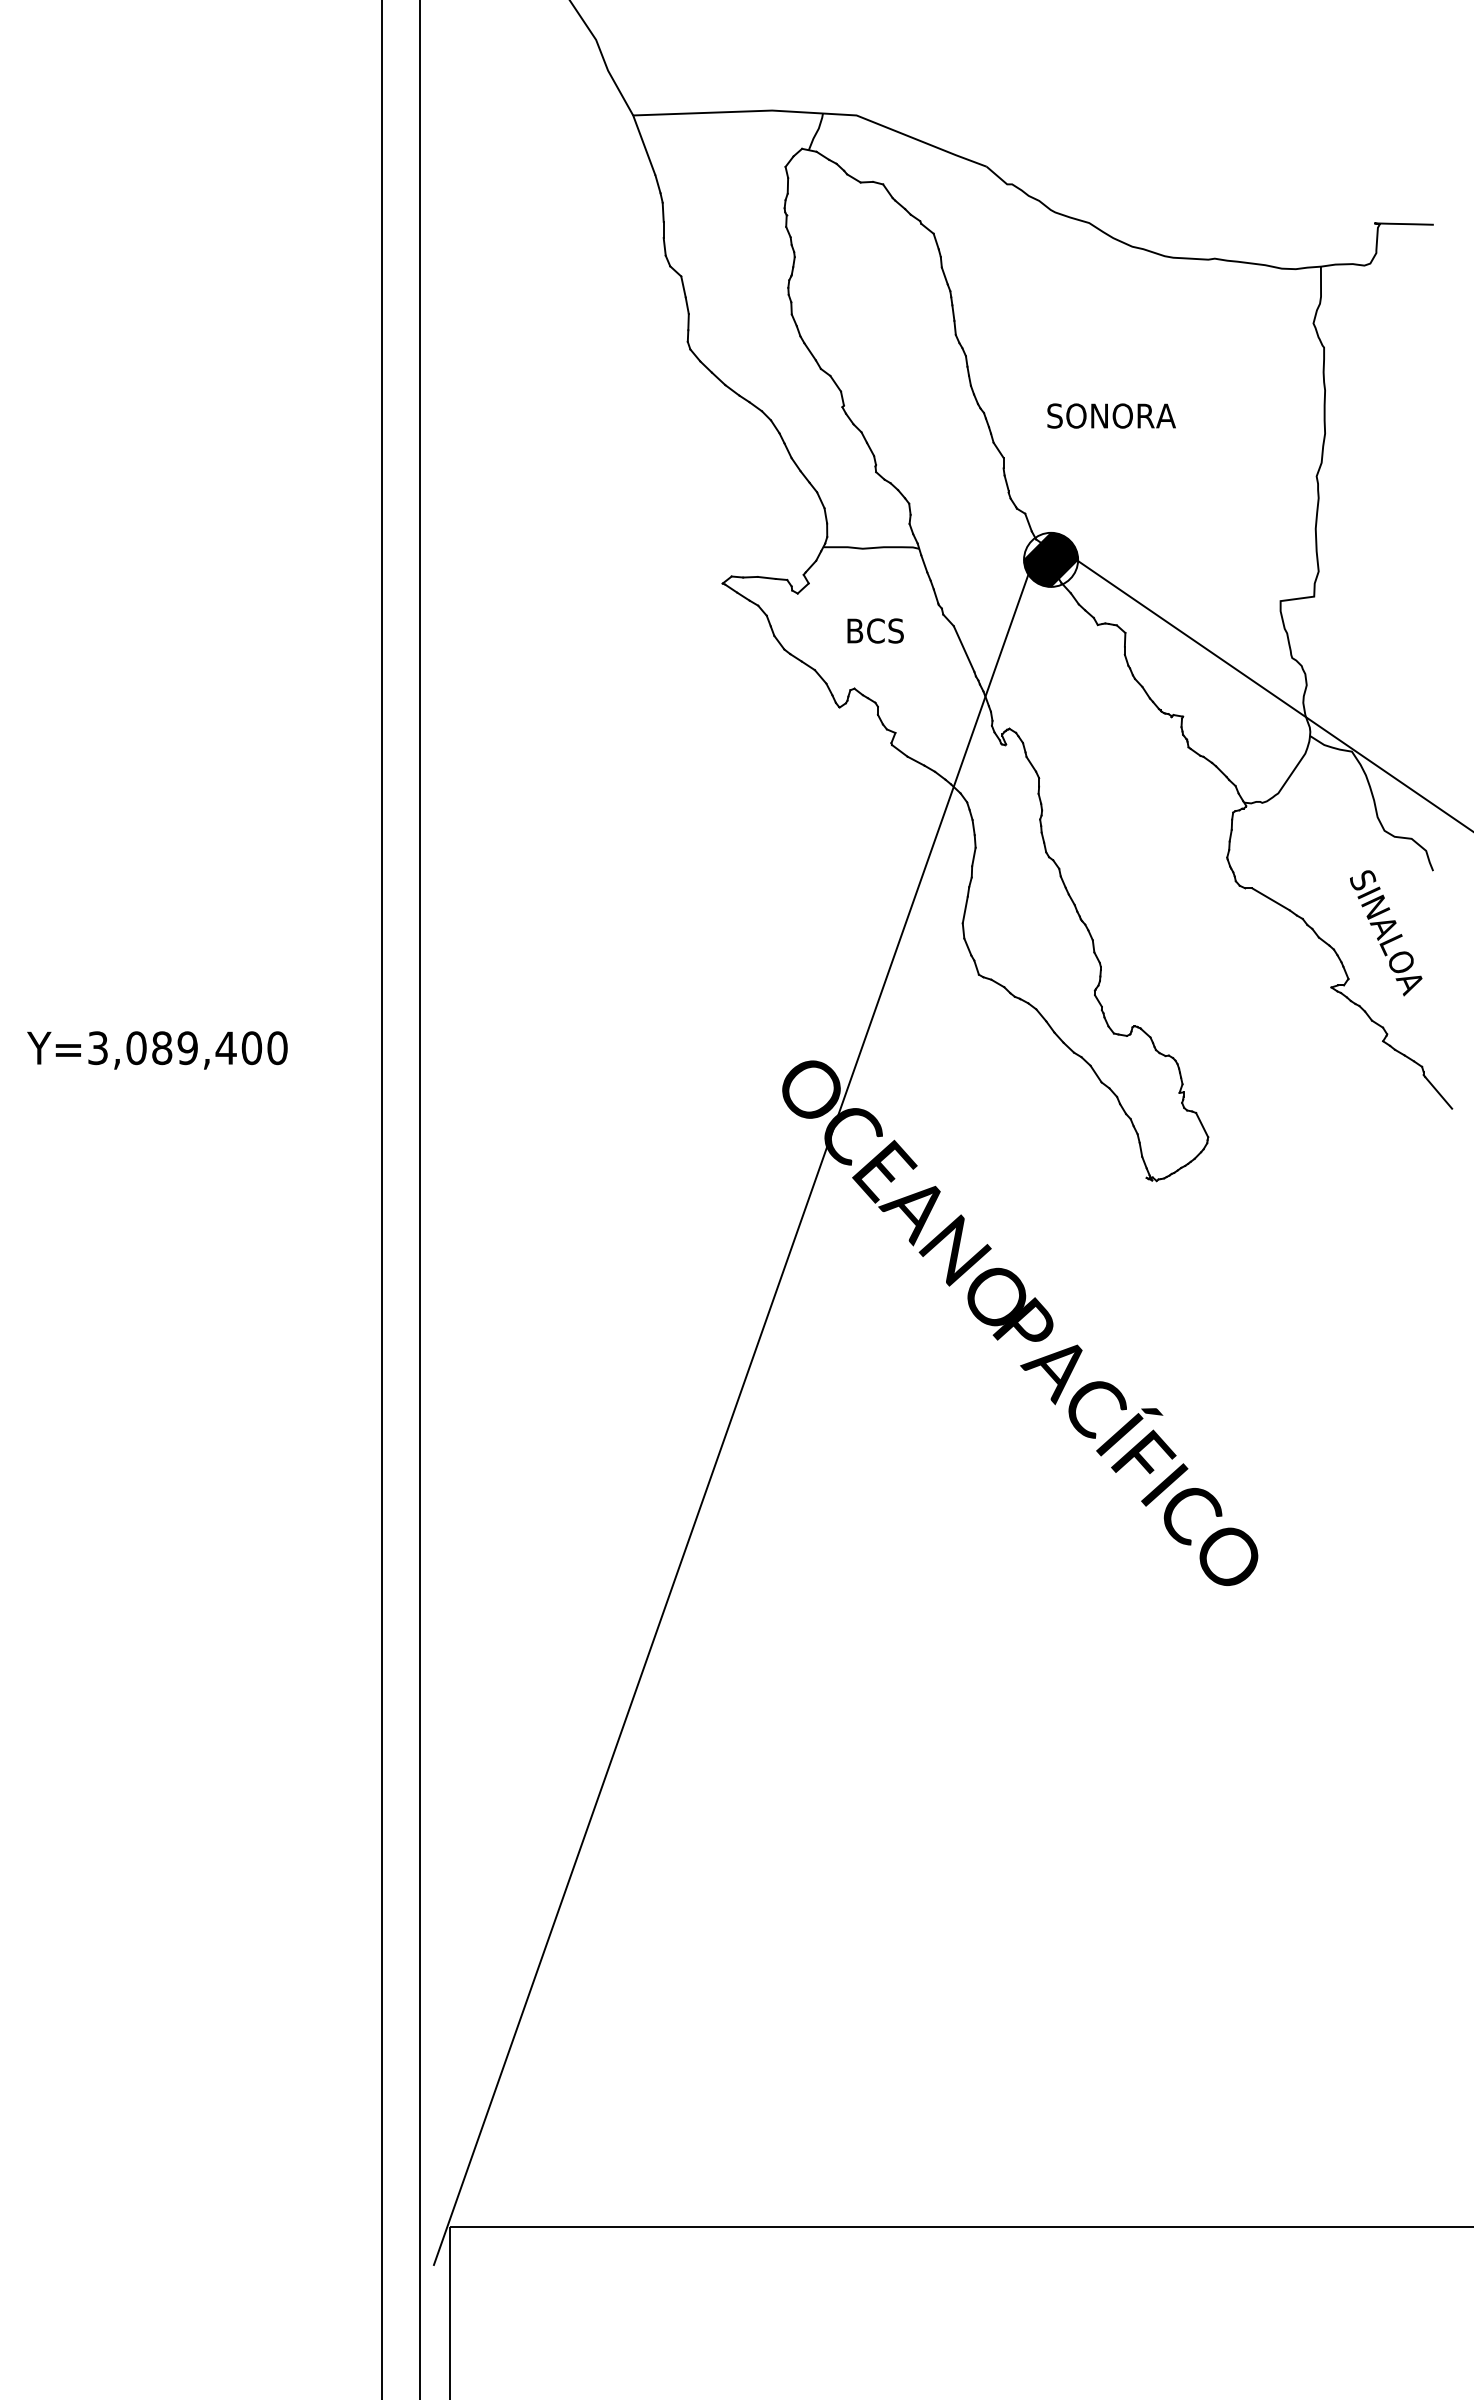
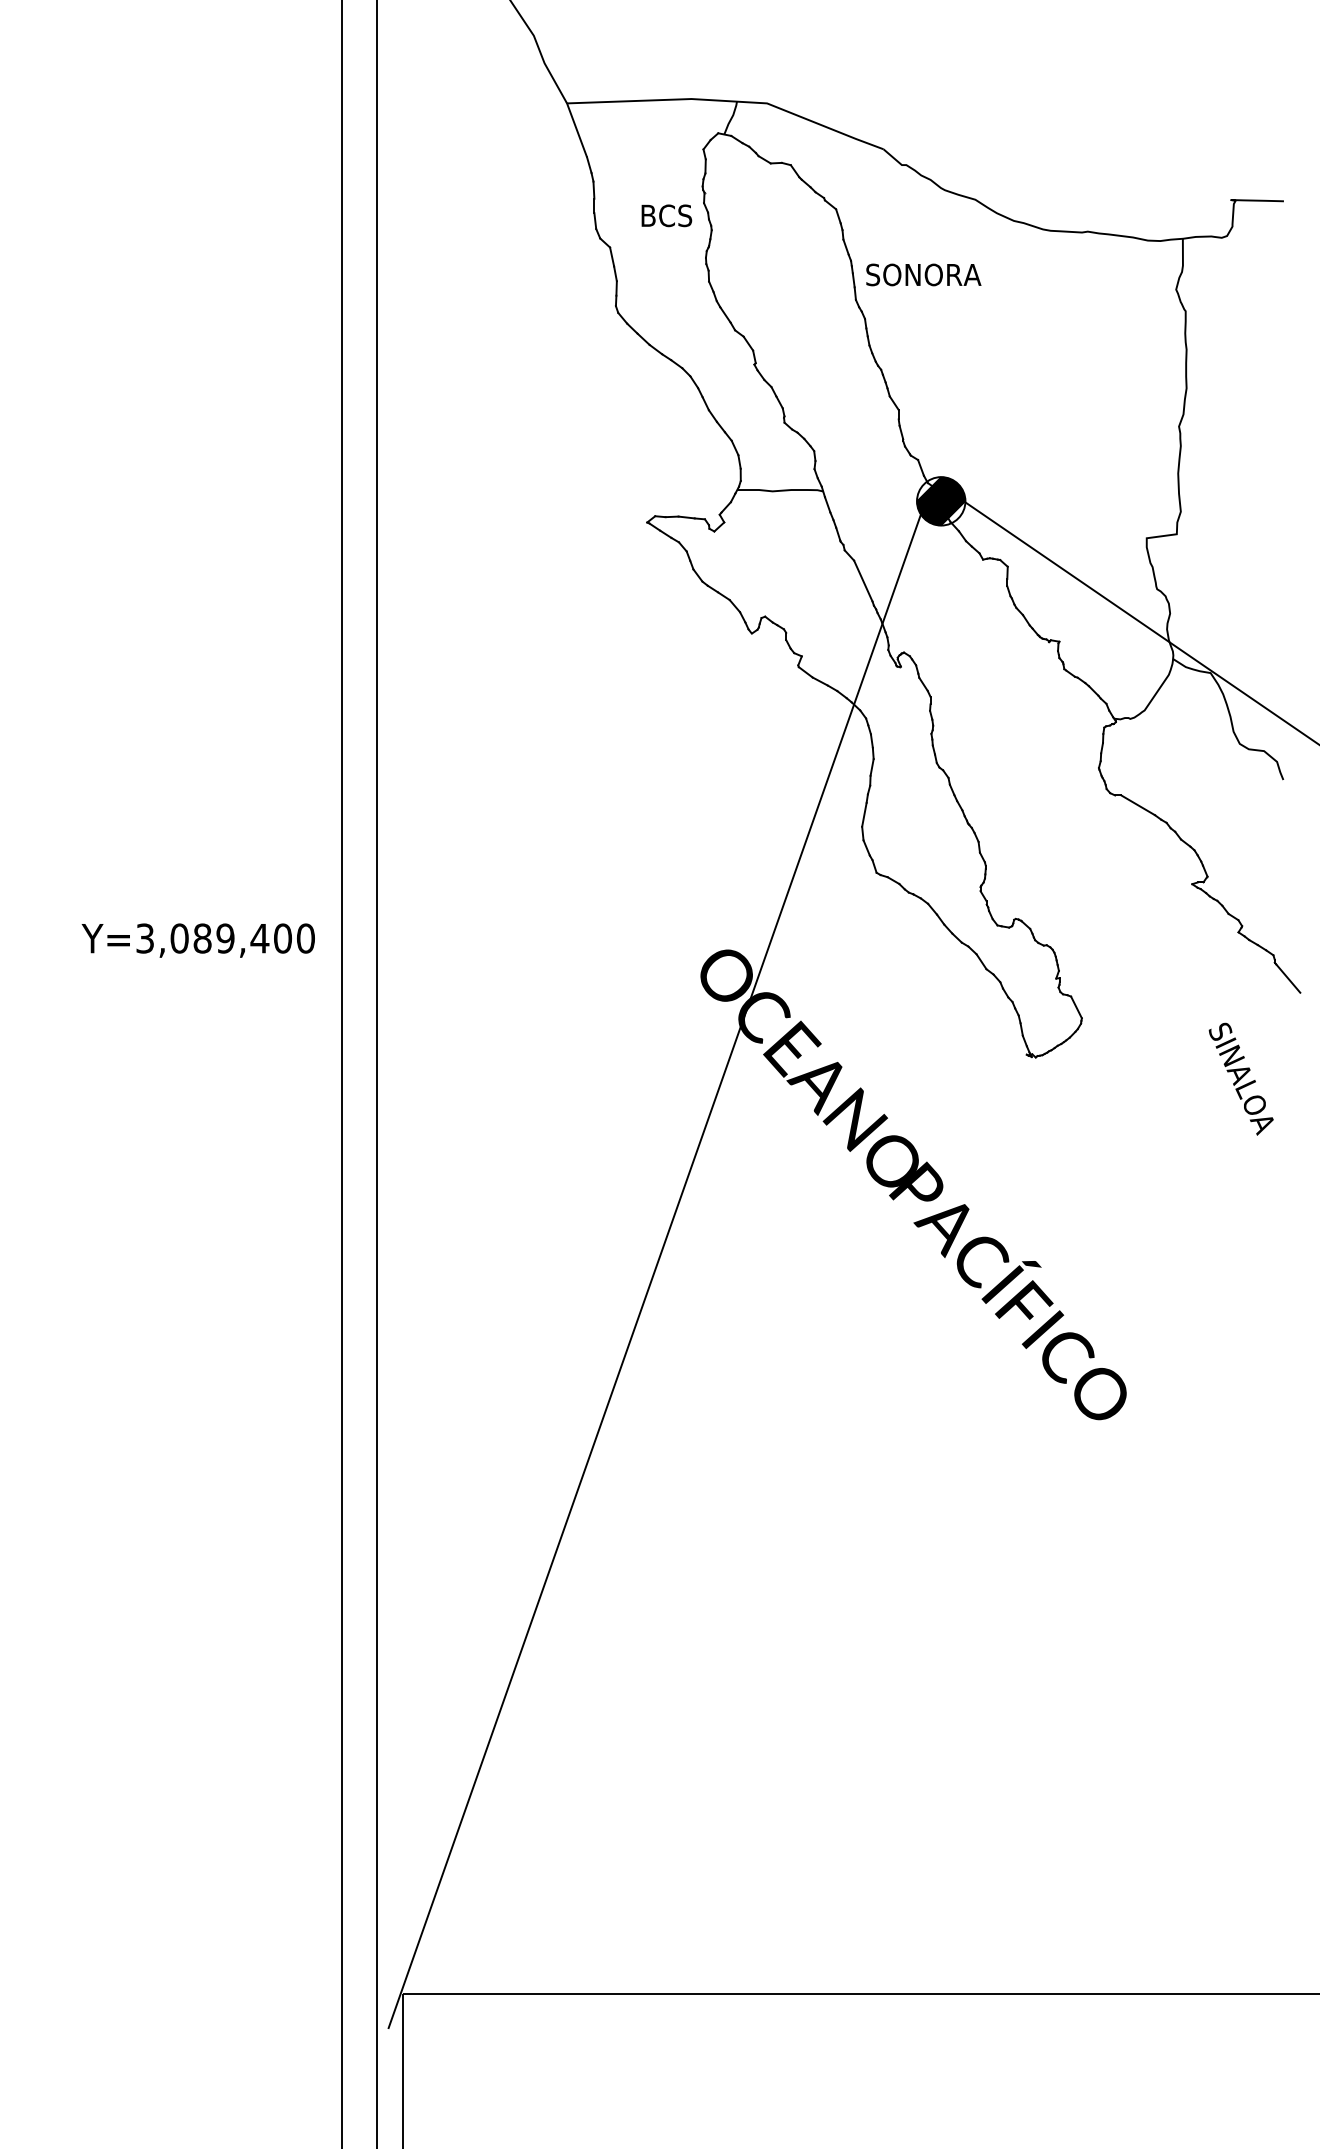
text: (1111, 415) -> (923, 274), moved
text: (875, 630) -> (666, 215), moved
text: (1386, 933) -> (1241, 1079), moved
text: (157, 1050) -> (198, 940), moved

